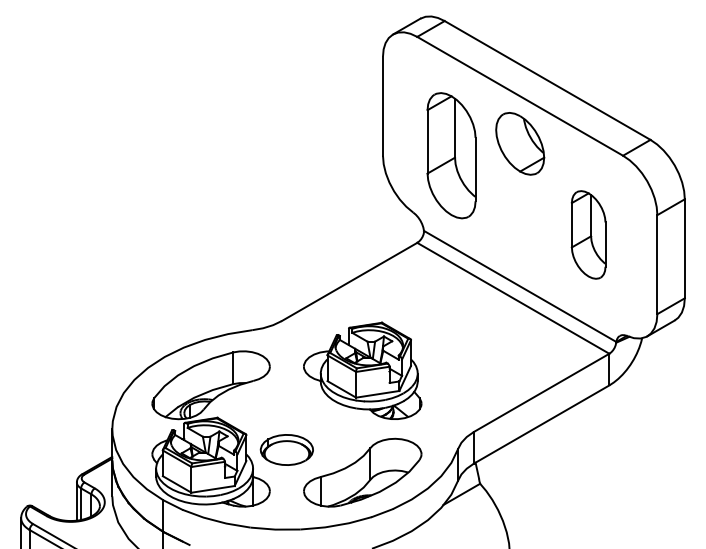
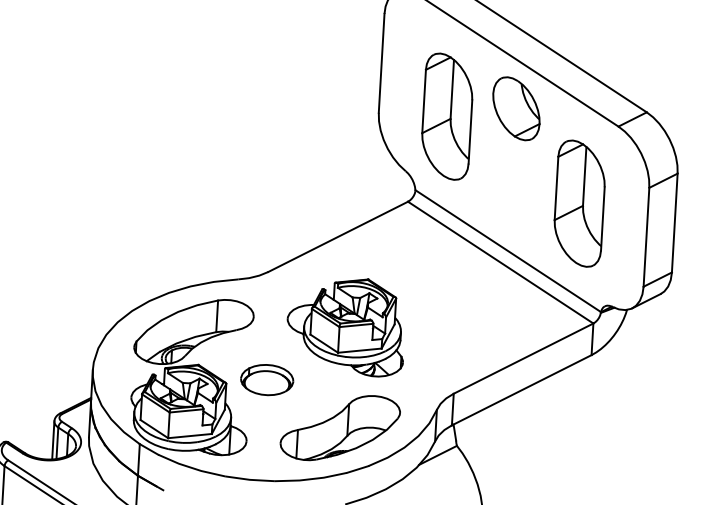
part: (588, 234) -> (579, 203), size x1.43
part: (286, 449) -> (266, 379), moved

